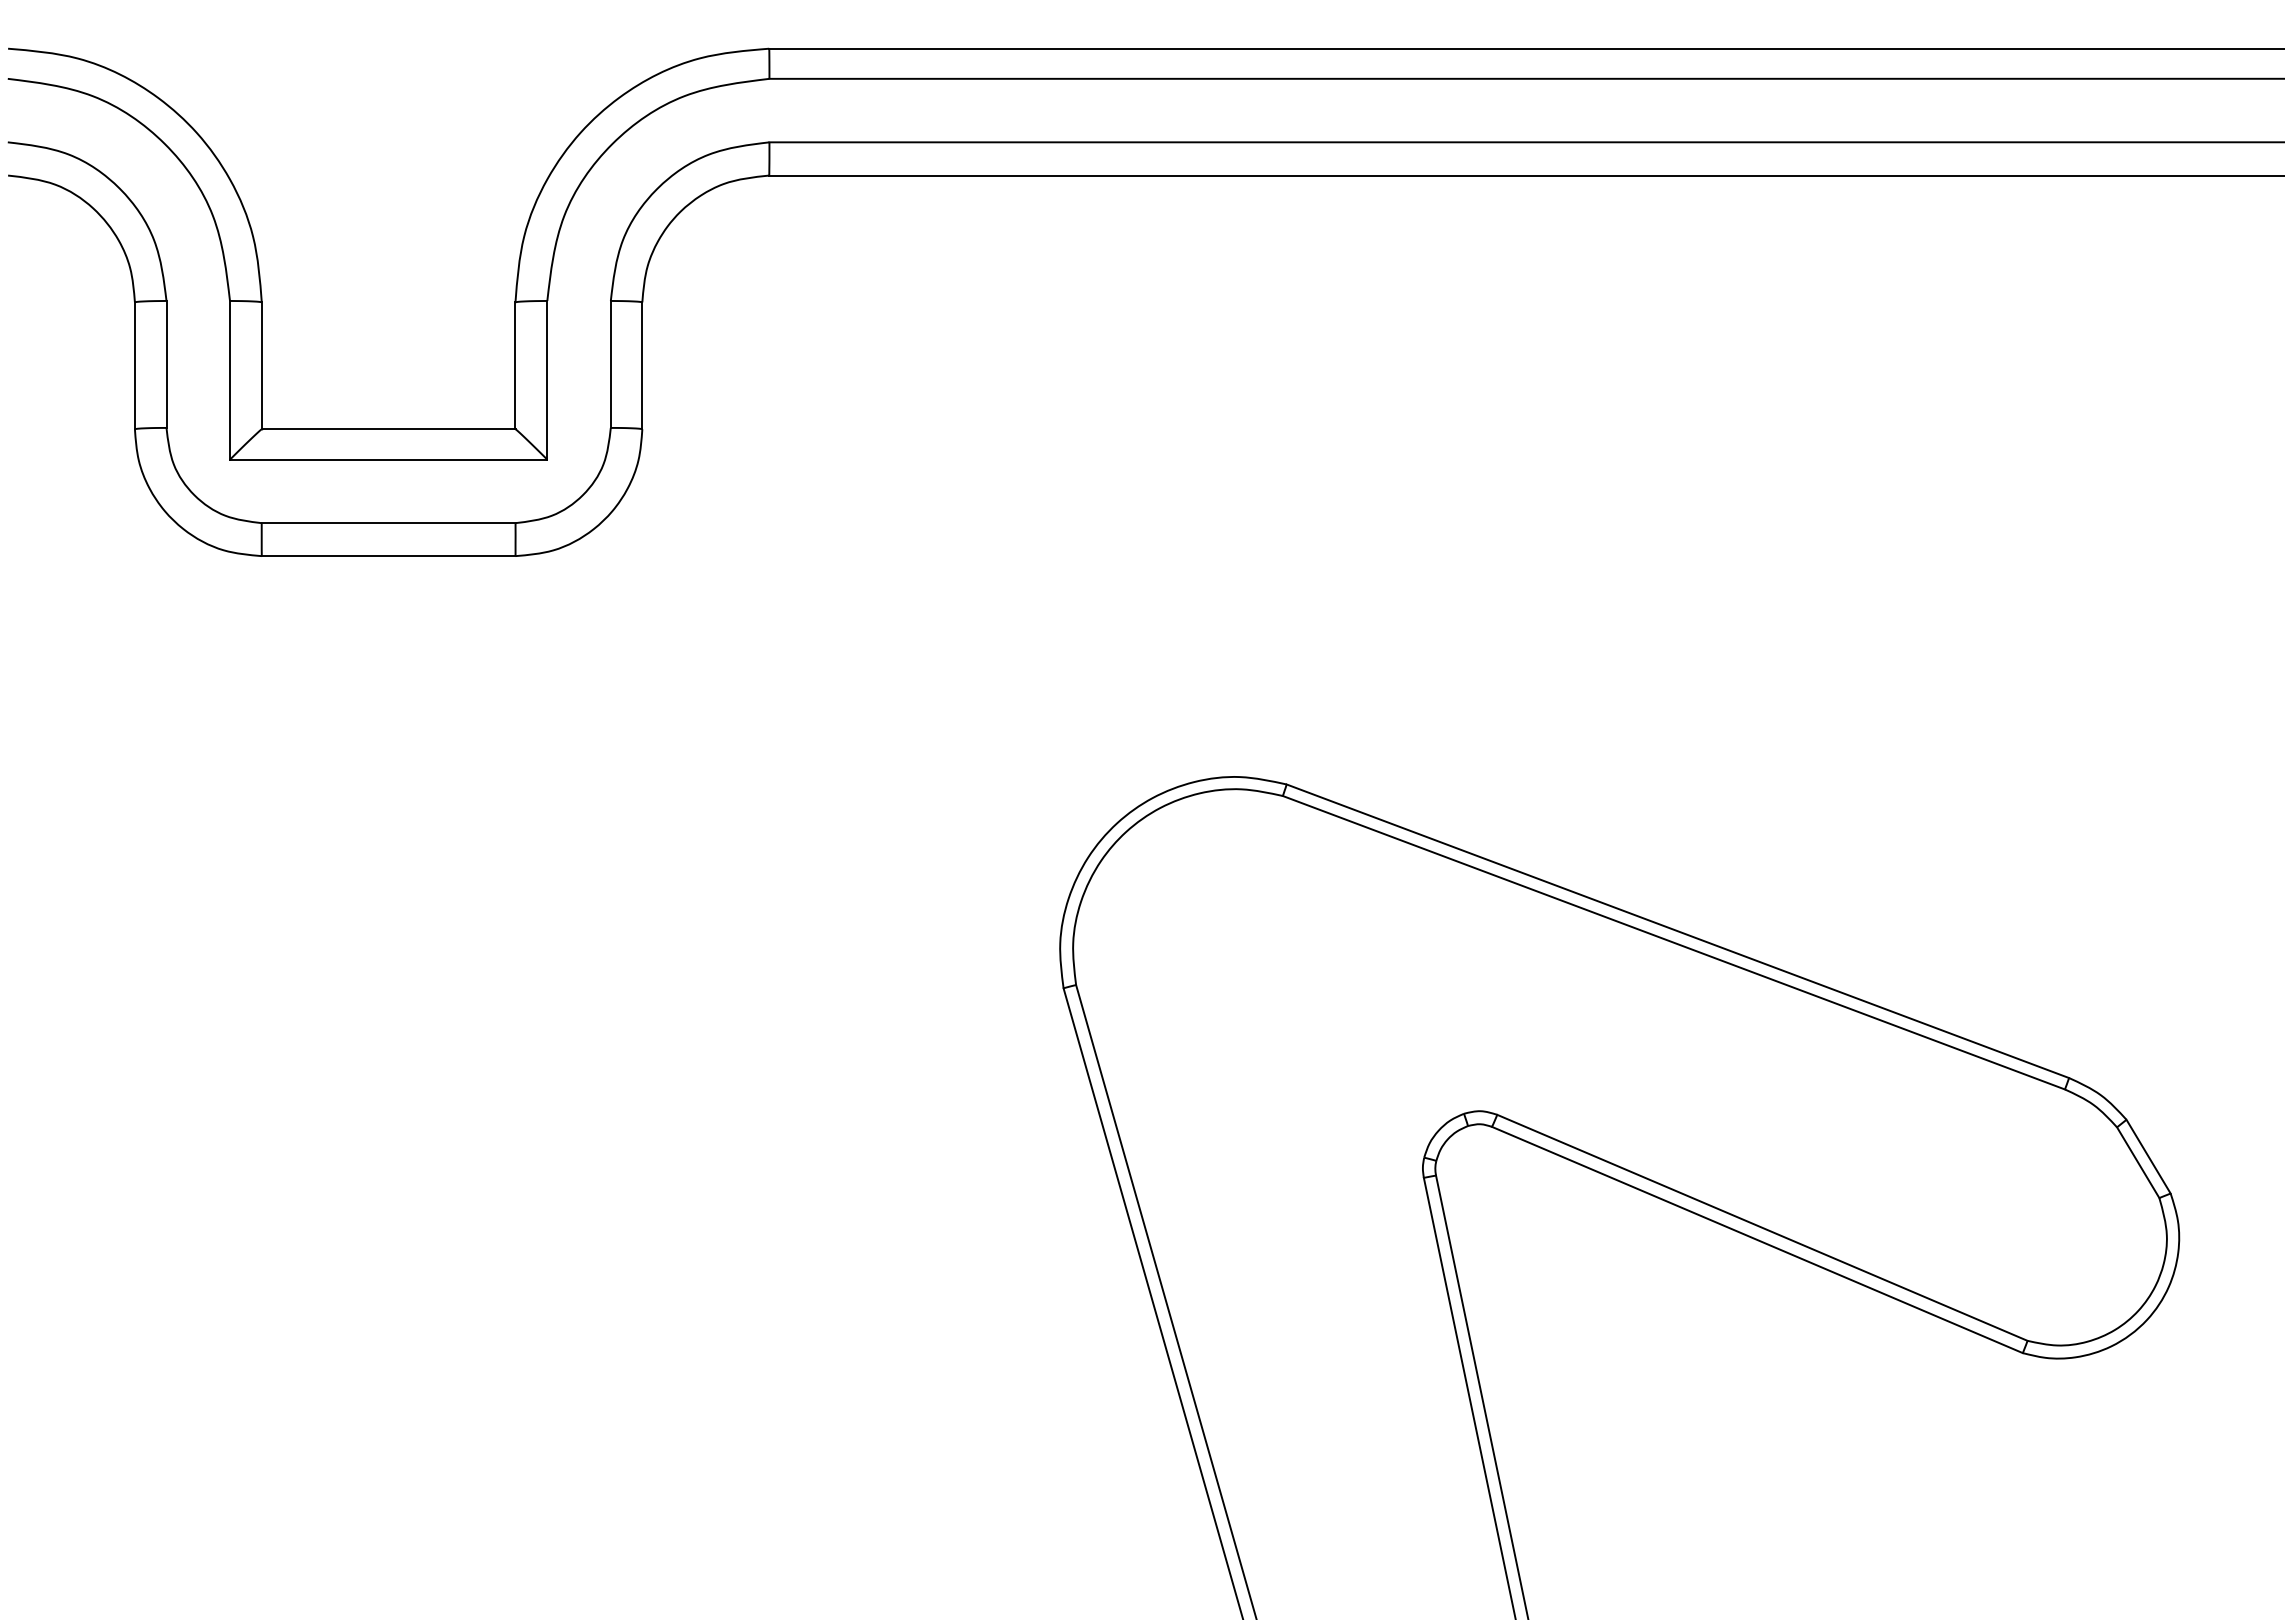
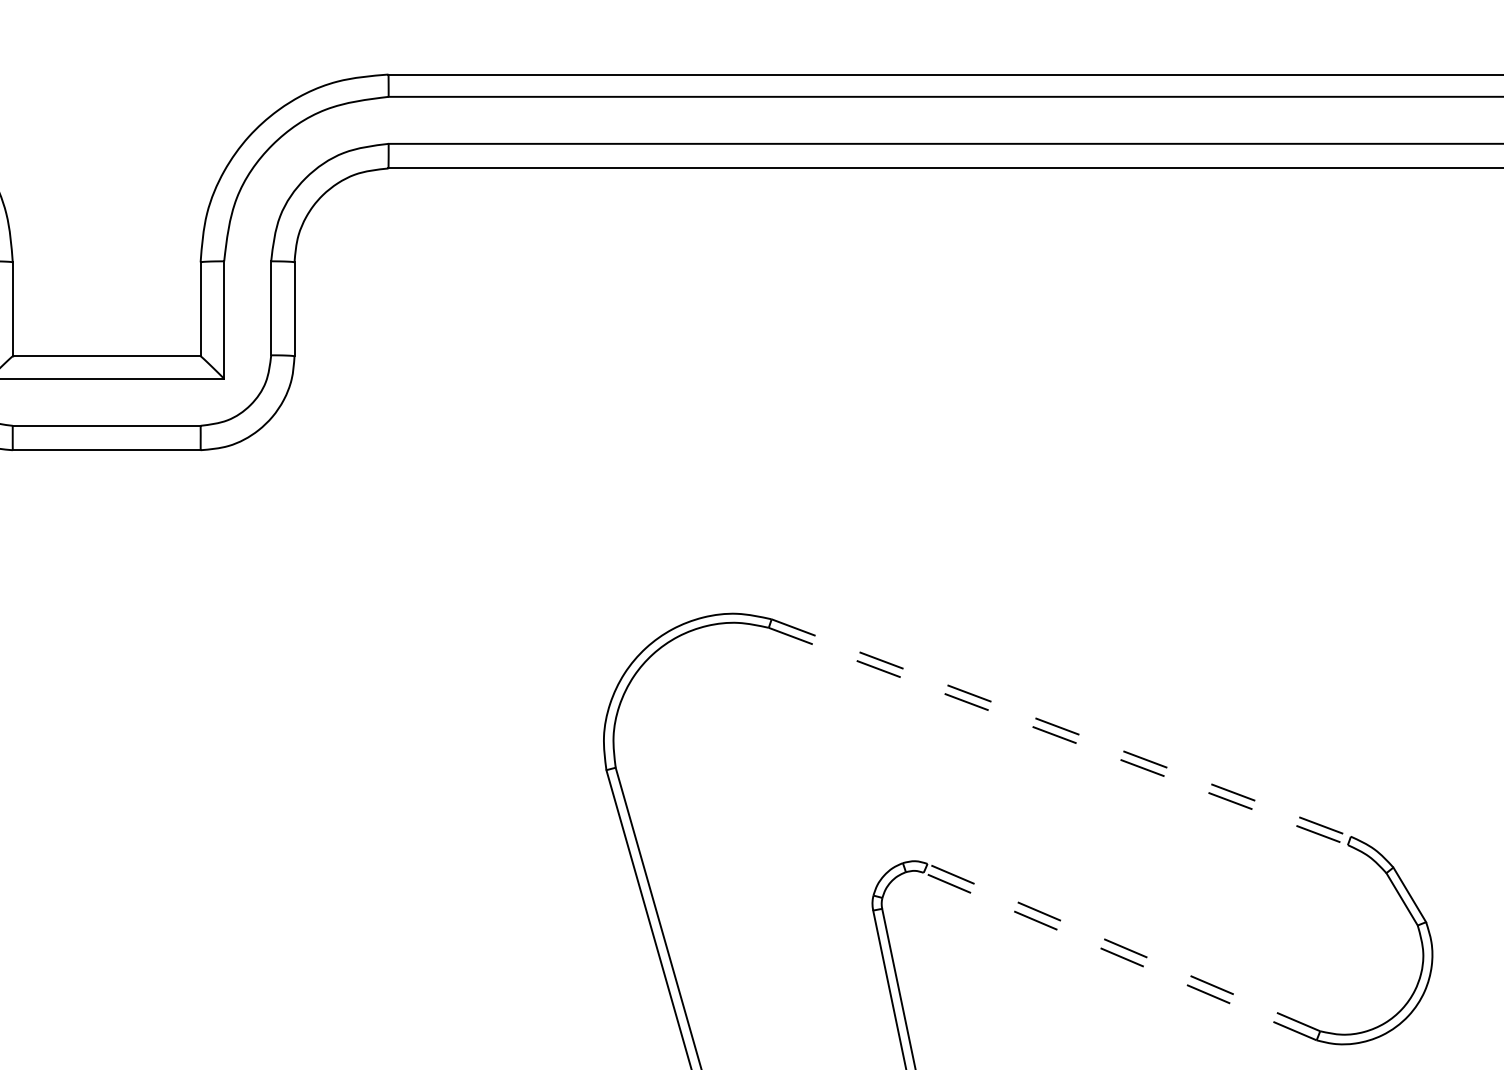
line: (1677, 931) -> (1060, 728), solid -> dashed
line: (1673, 942) -> (1058, 736), solid -> dashed
line: (1761, 1227) -> (1123, 947), solid -> dashed
line: (1756, 1239) -> (1119, 956), solid -> dashed

